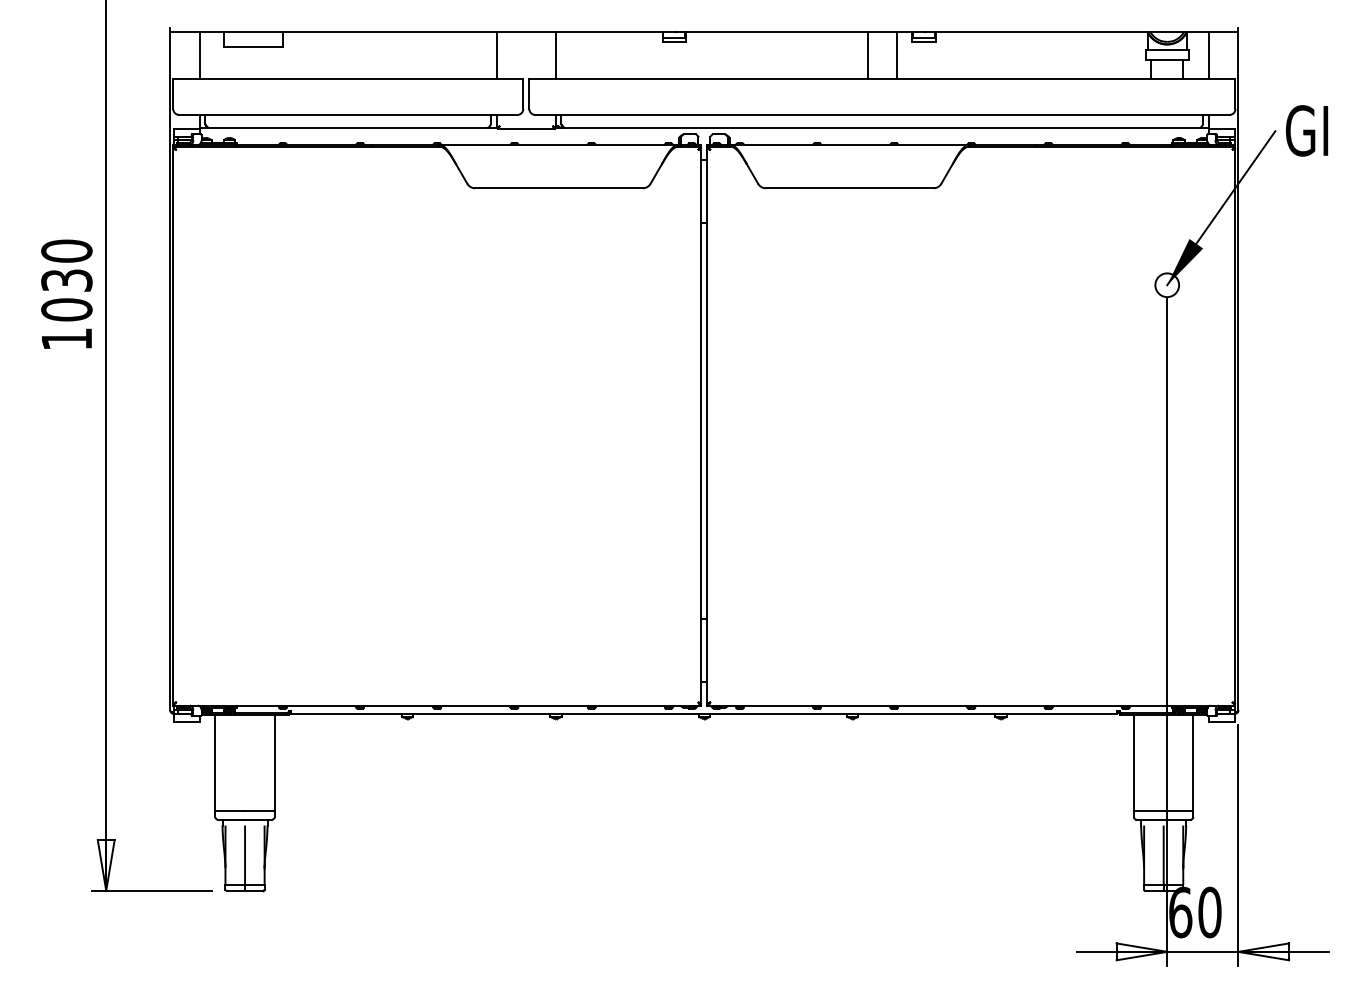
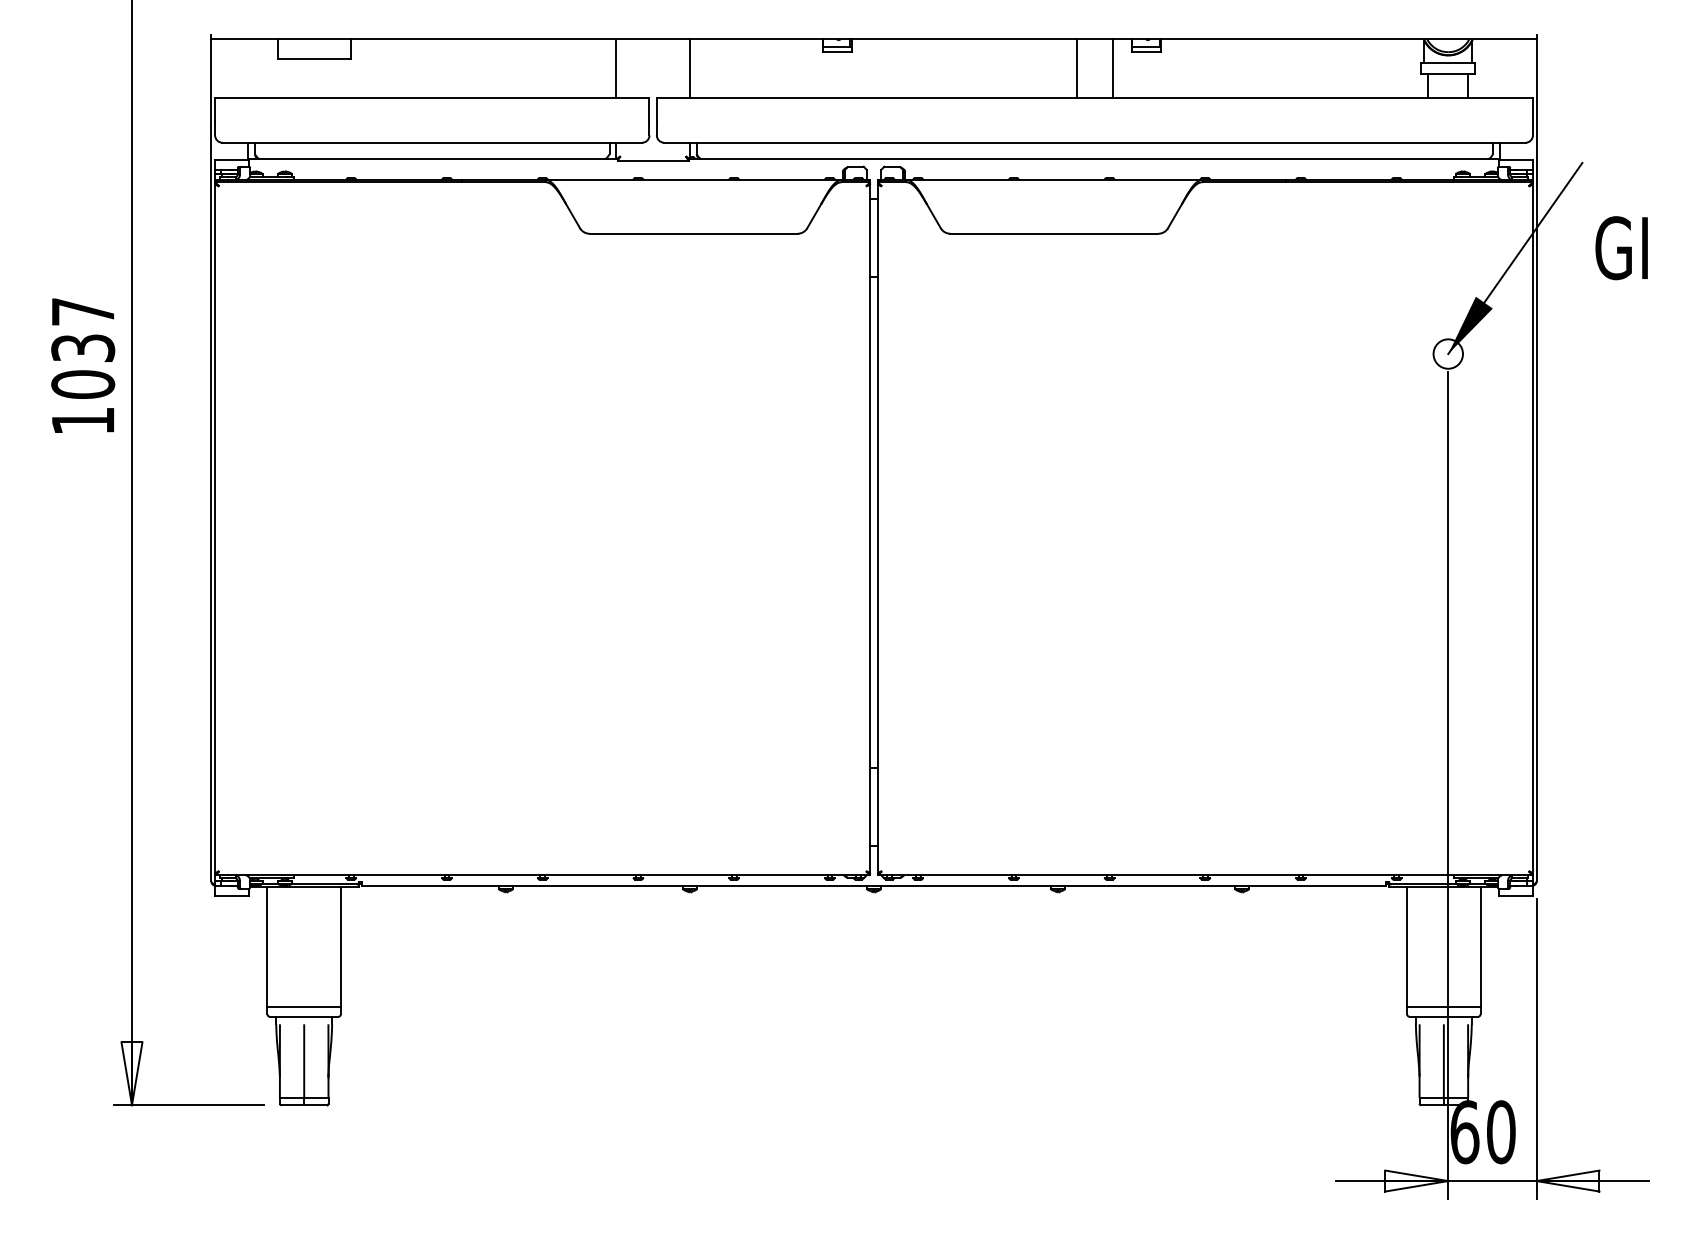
line: (199, 55) -> (247, 69), removed
line: (1208, 55) -> (1499, 69), removed
text: (1307, 130) -> (1622, 247), moved
text: (66, 250) -> (82, 310), 1030 -> 1037

